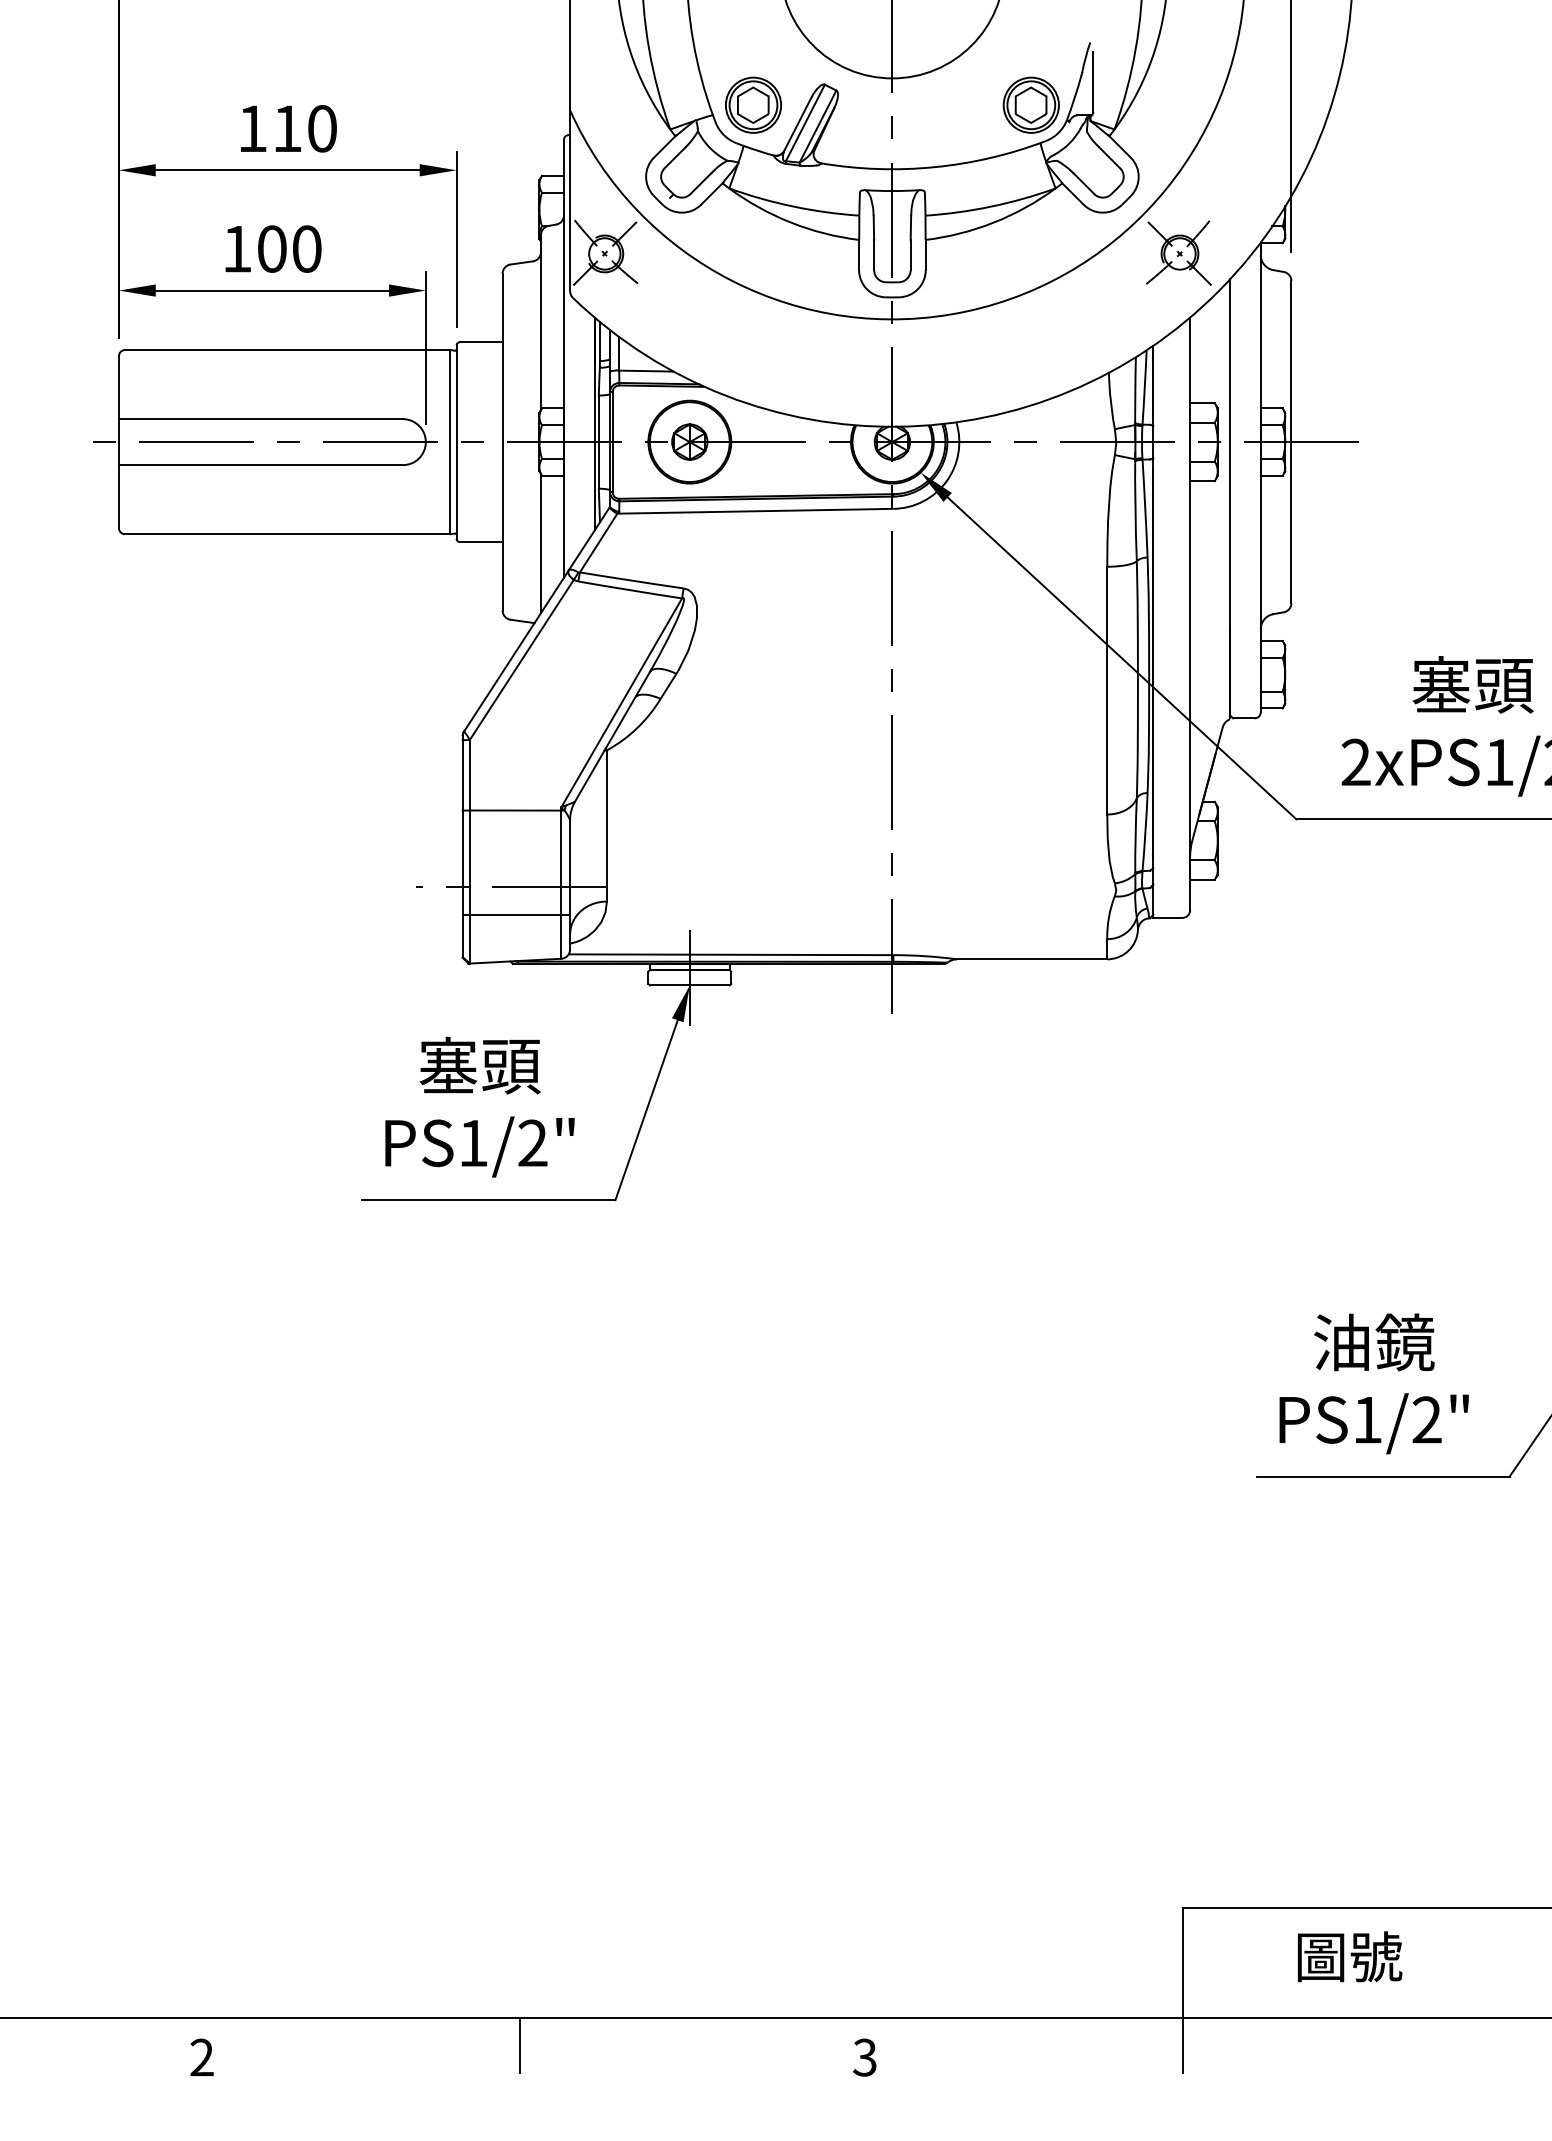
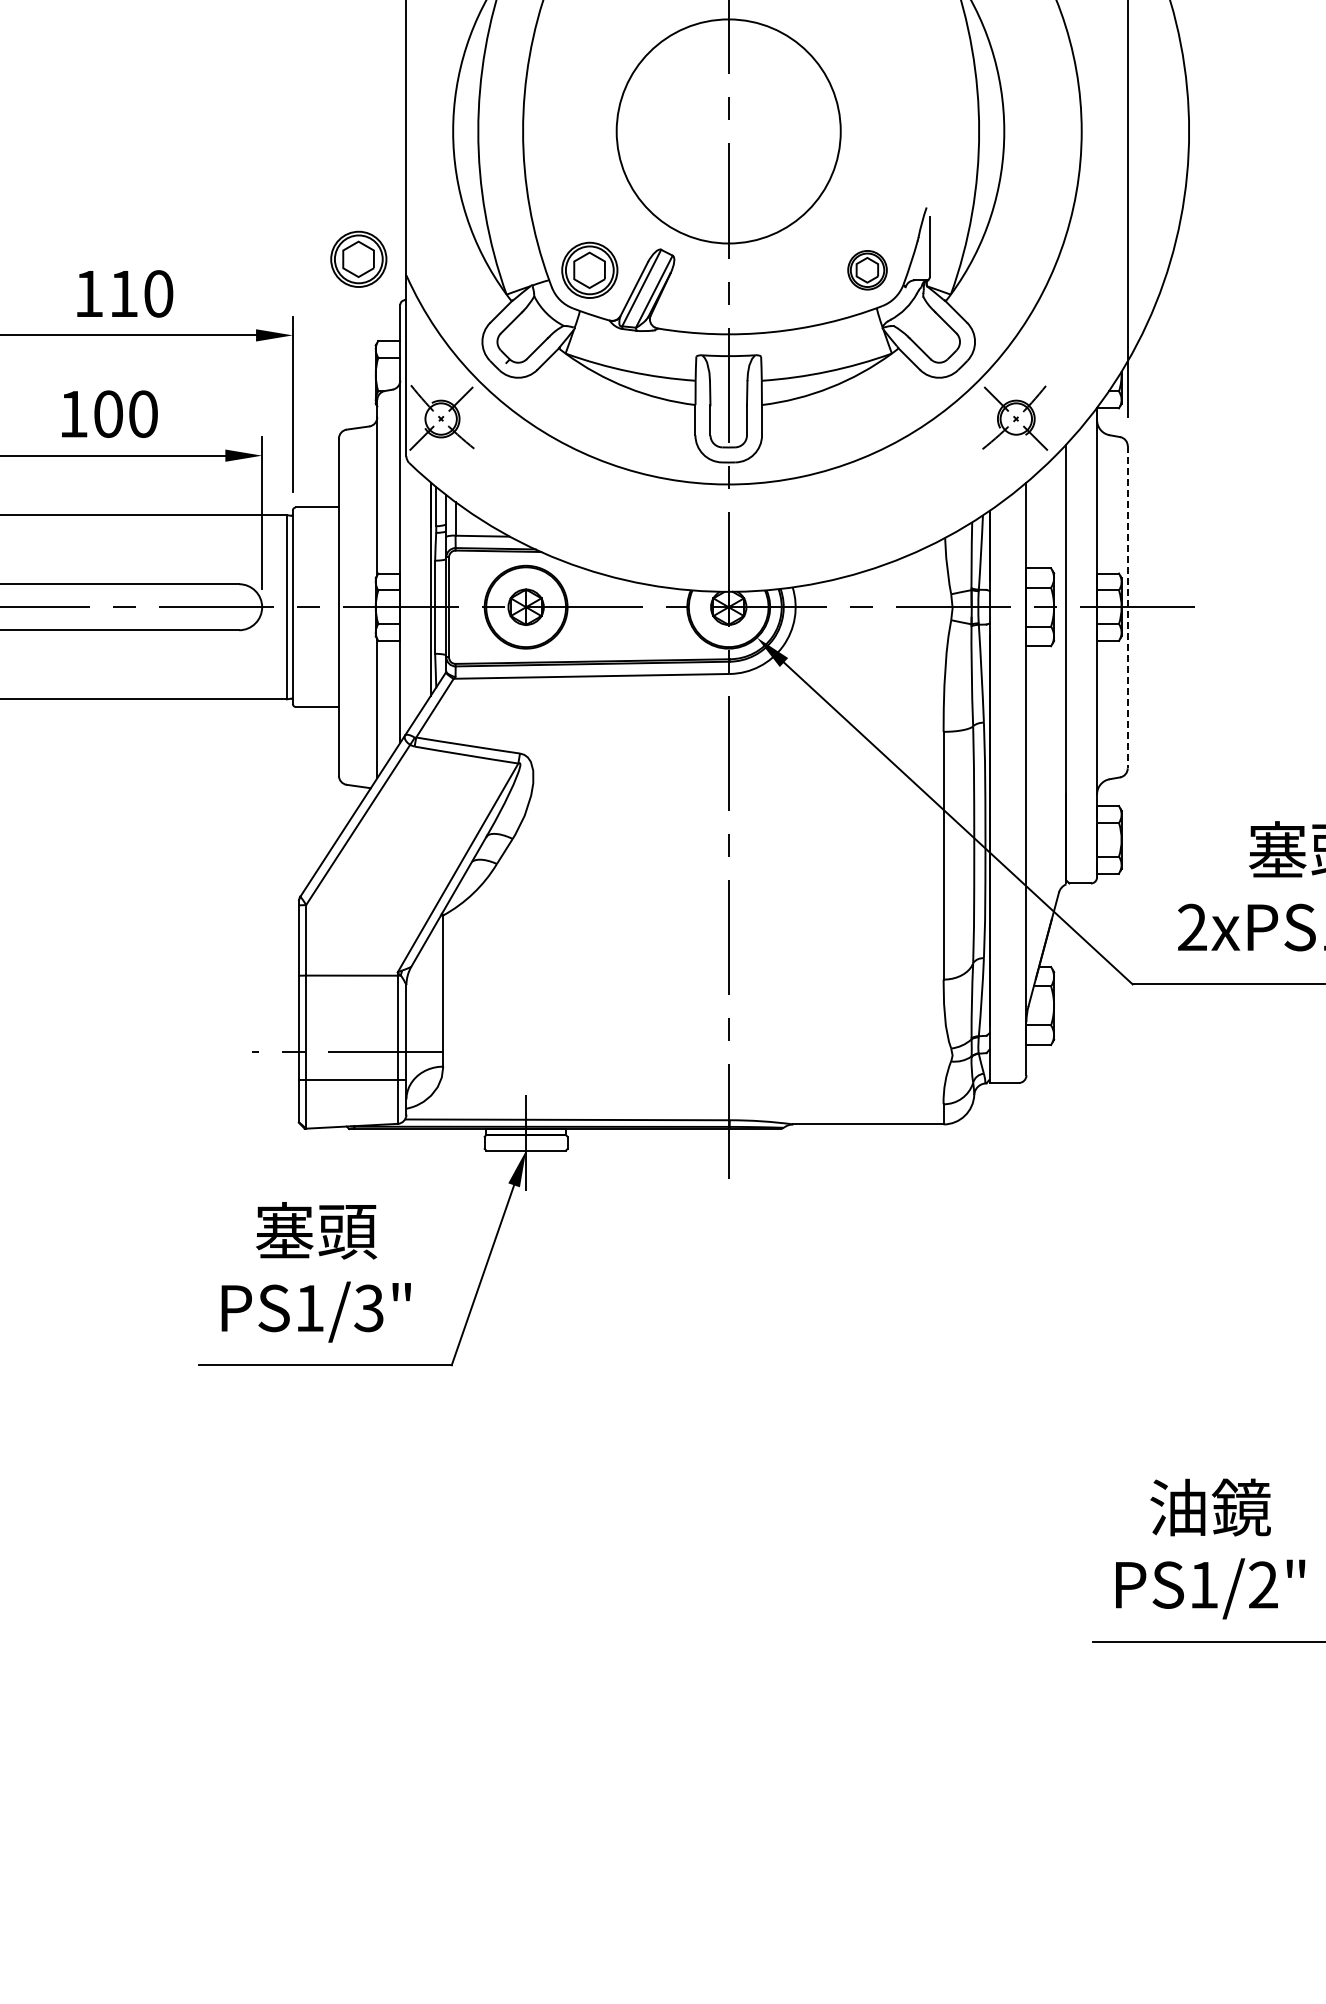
part: (522, 93) -> (358, 258), added
part: (1030, 104) -> (866, 269), size x0.7
line: (1291, 442) -> (1127, 607), solid -> dashed
text: (532, 1143) -> (368, 1308), PS1/2" -> PS1/3"

